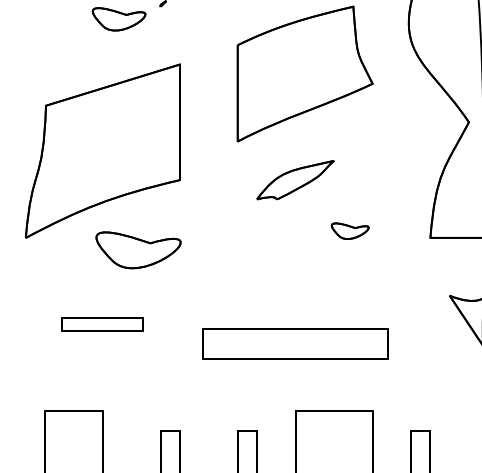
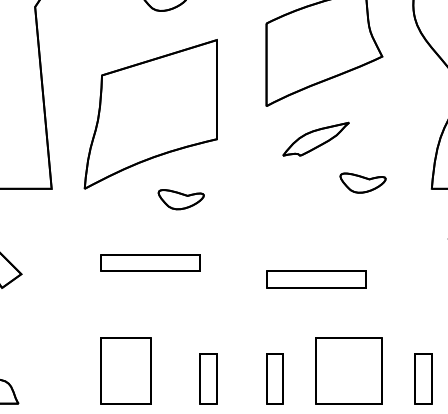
part: (349, 230) -> (362, 182), size x1.43
part: (137, 250) -> (180, 199), size x0.62
part: (102, 323) -> (150, 262), size x1.43
part: (295, 343) -> (316, 279), size x0.62

